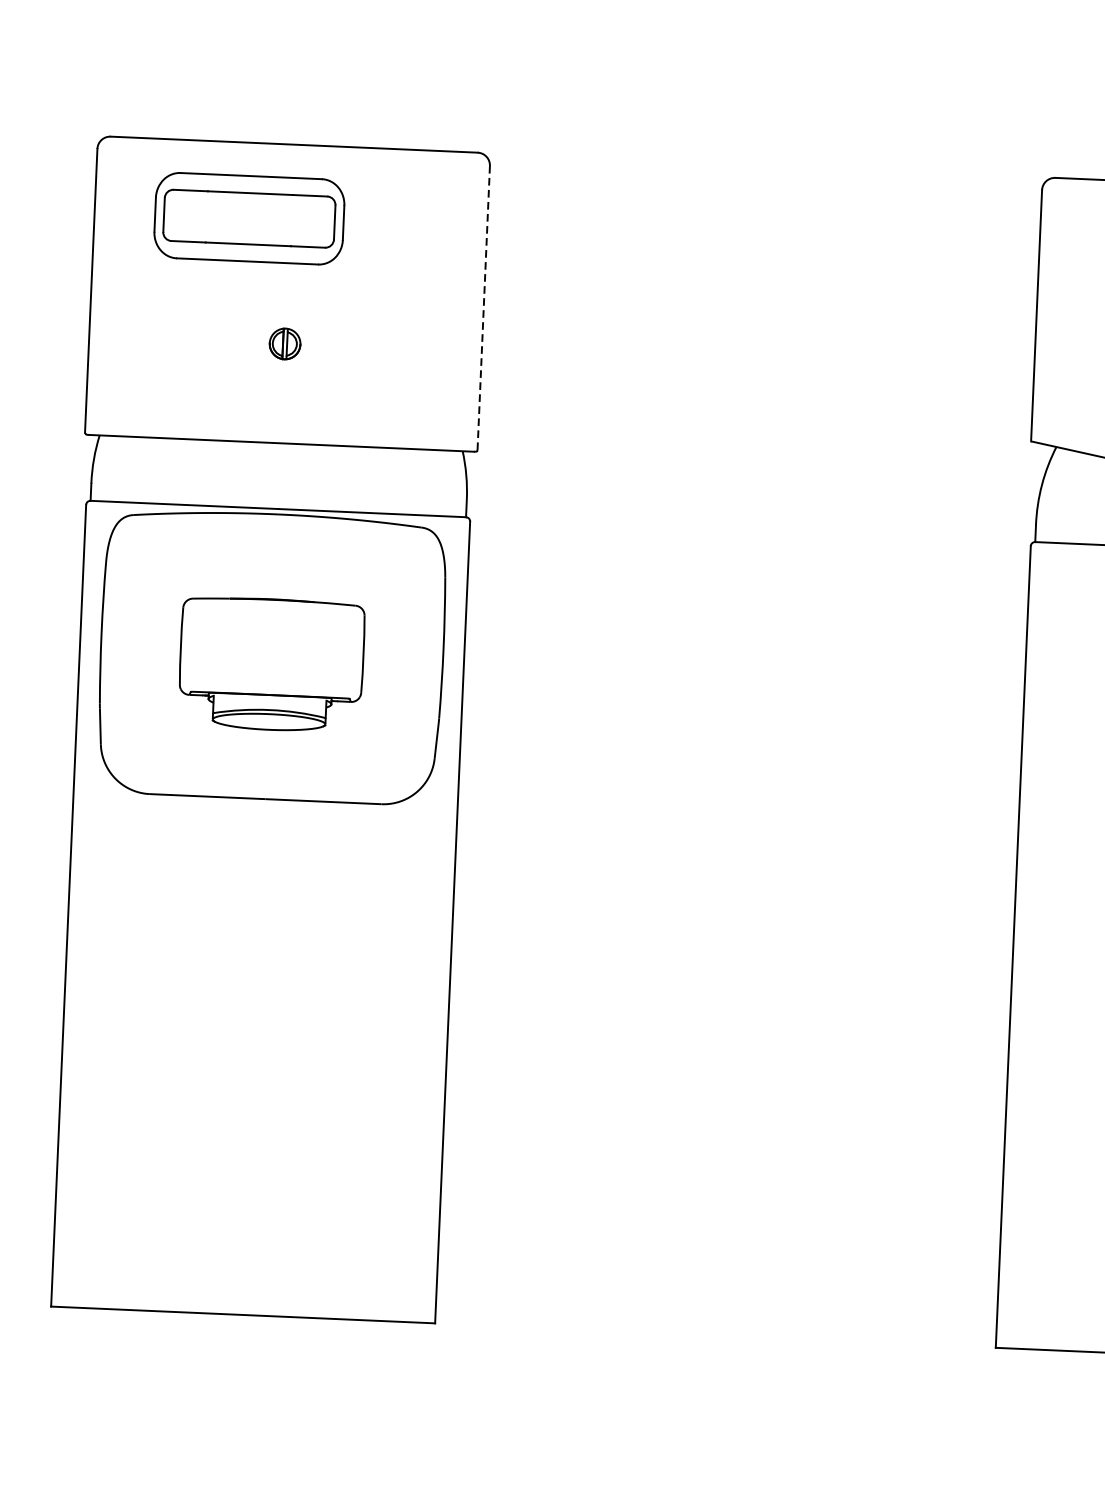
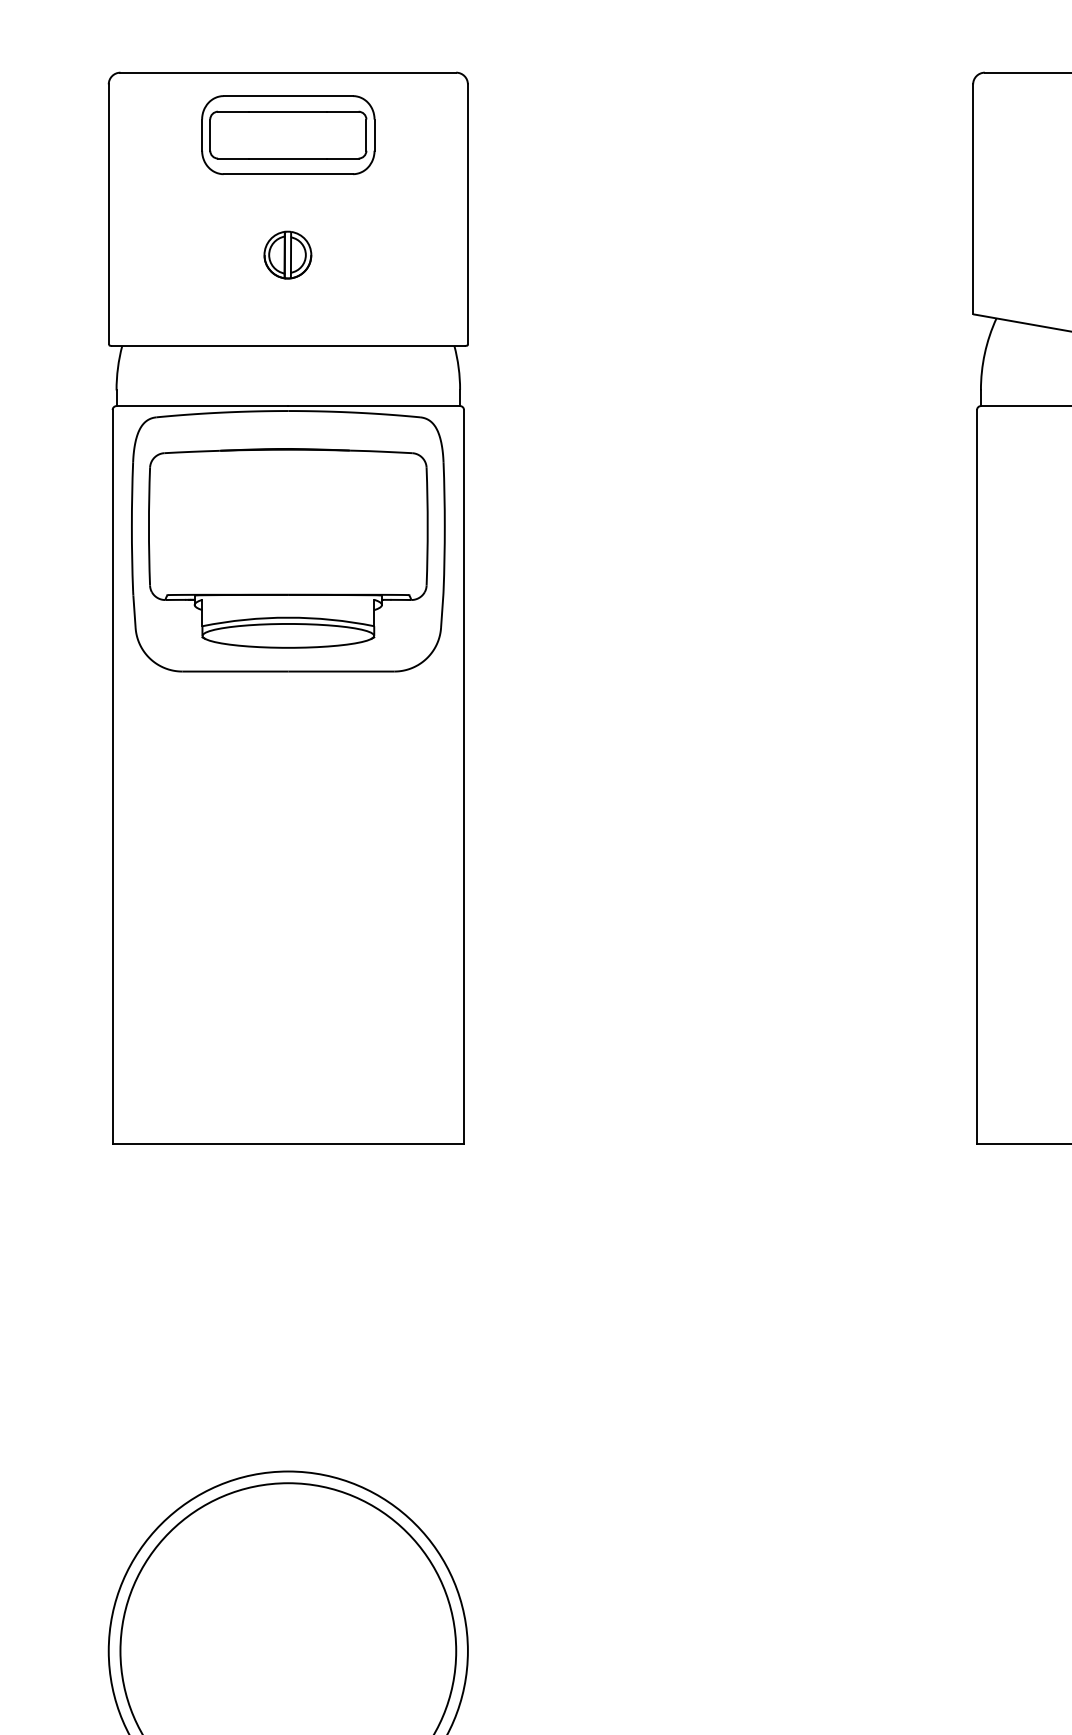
part: (249, 218) -> (288, 134), moved
line: (483, 308) -> (467, 214), dashed -> solid
part: (284, 343) -> (287, 254), size x1.67
part: (271, 664) -> (288, 548), size x1.67

